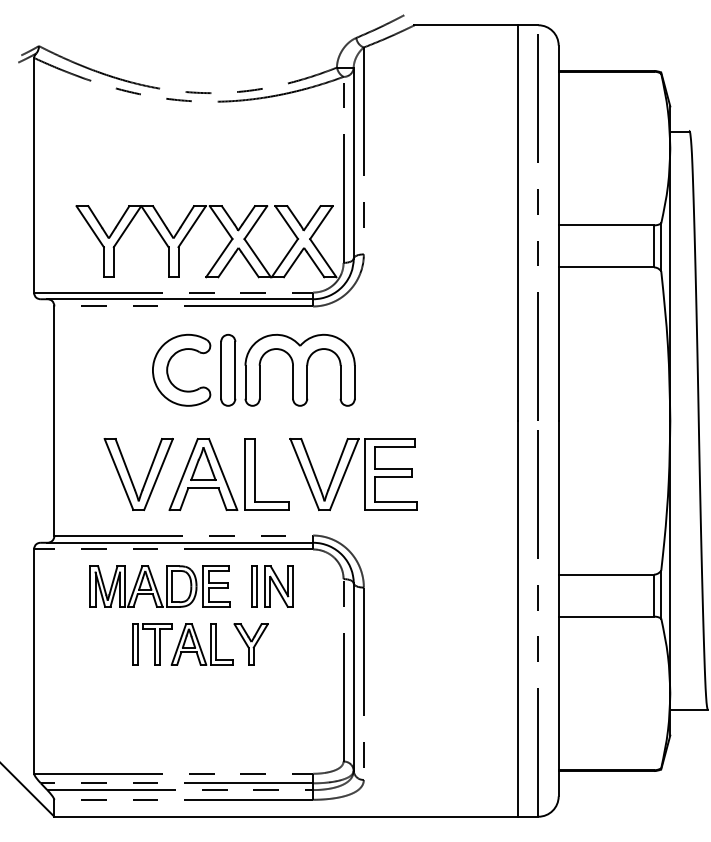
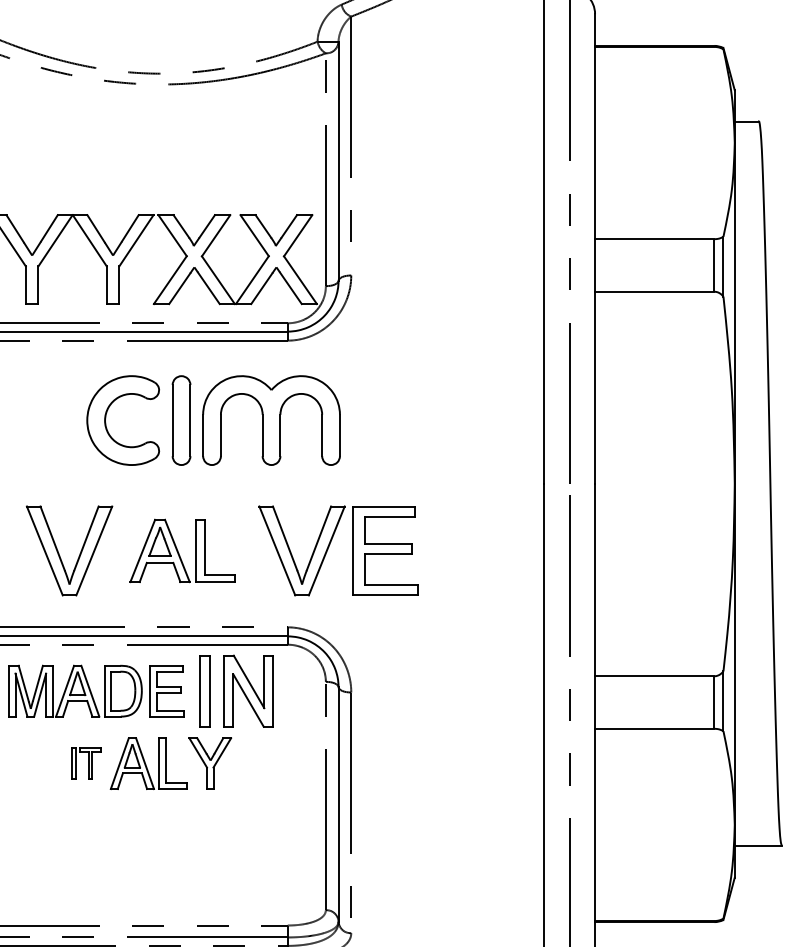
part: (228, 474) -> (181, 550), size x0.7
part: (272, 586) -> (236, 691), size x1.4
part: (152, 644) -> (86, 763), size x0.6

